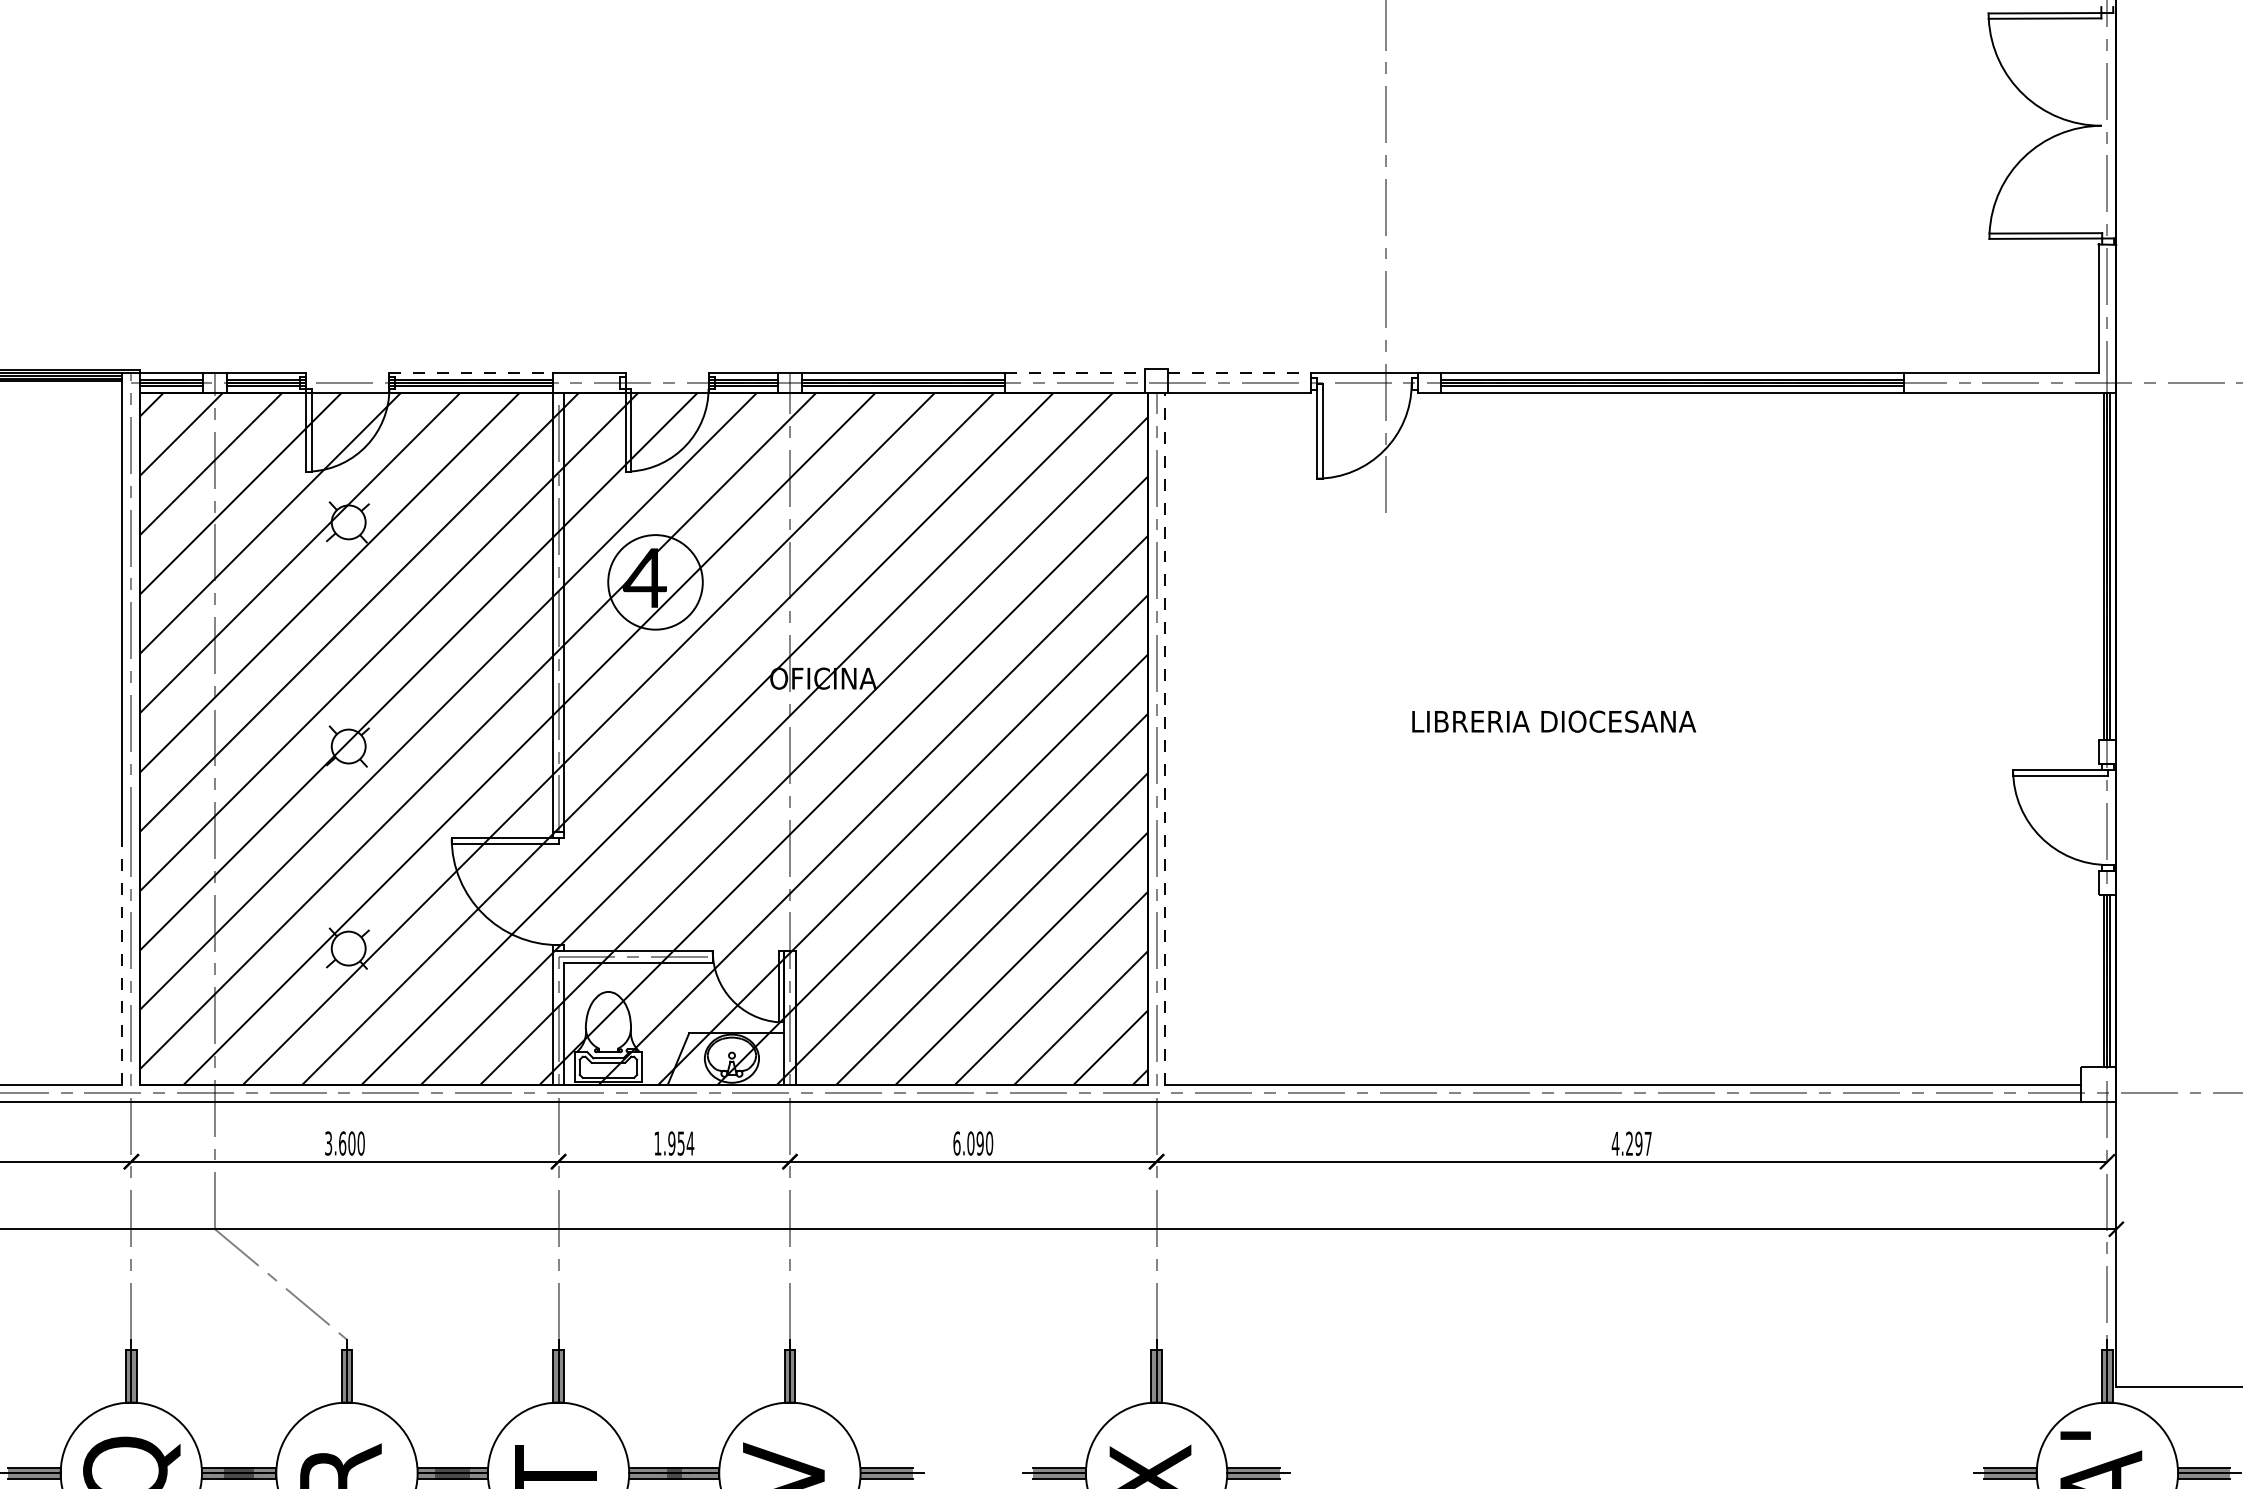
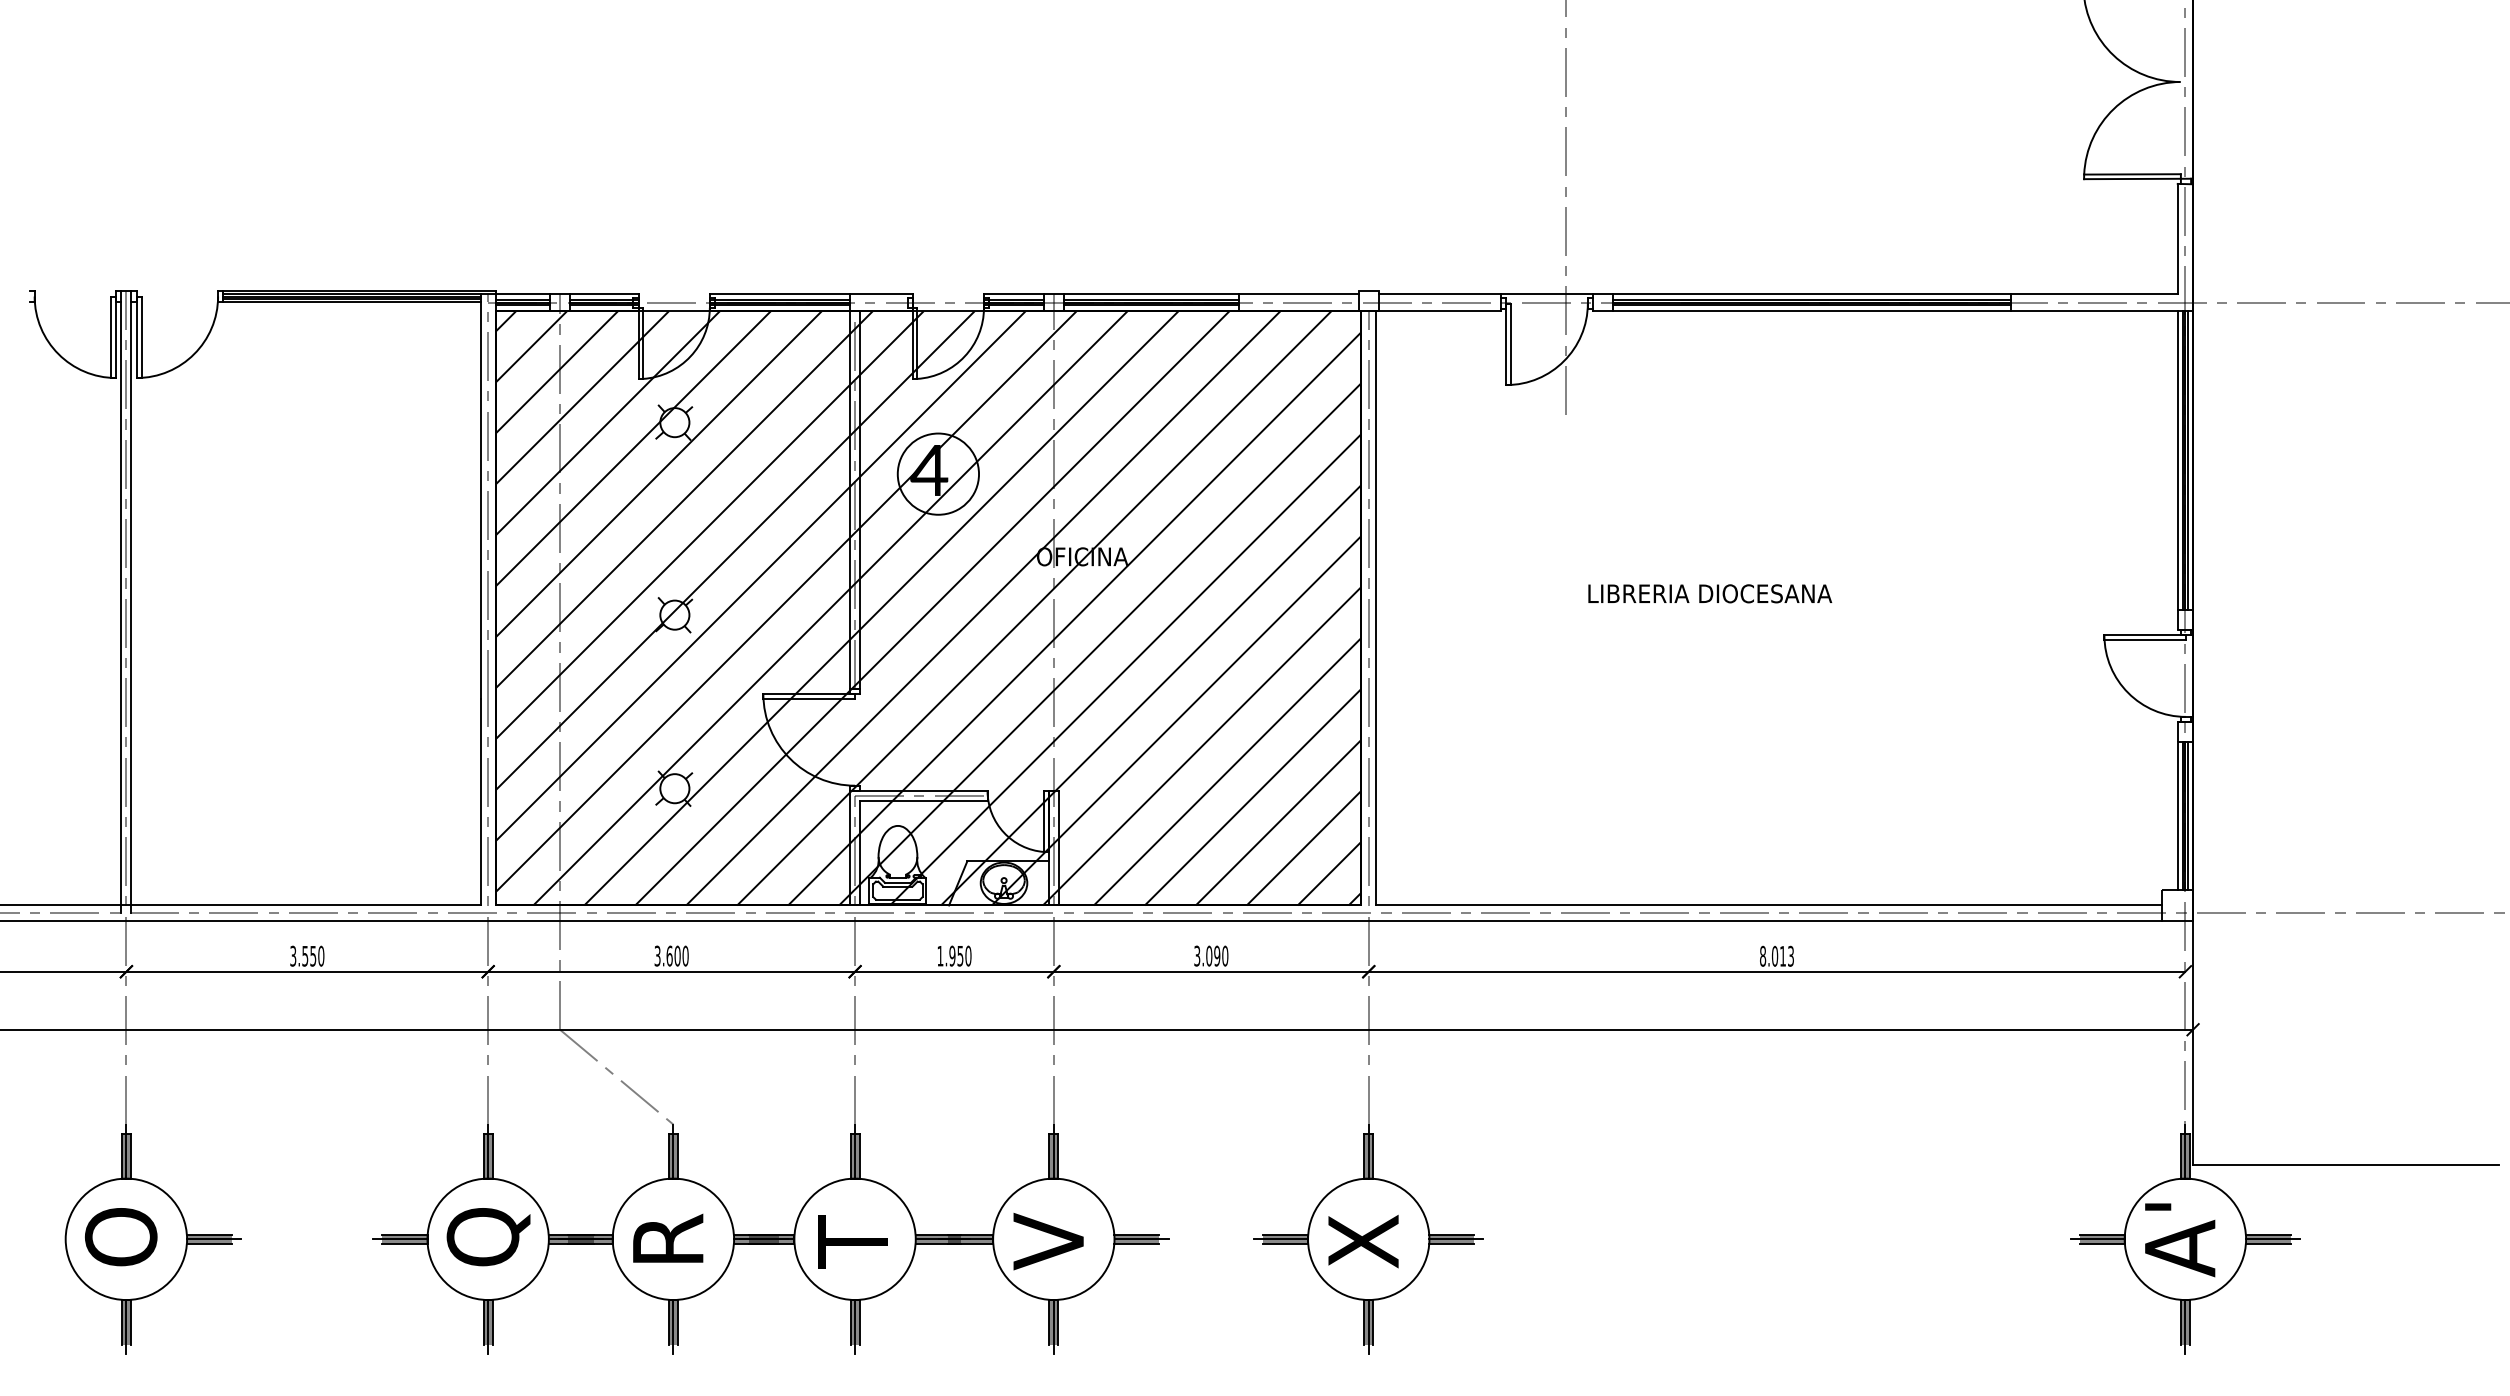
line: (471, 372) -> (780, 293), dashed -> solid
line: (1074, 372) -> (1298, 293), dashed -> solid
line: (1240, 372) -> (1440, 293), dashed -> solid
line: (2098, 566) -> (2177, 460), added
line: (1165, 737) -> (1376, 607), dashed -> solid
line: (122, 963) -> (480, 801), dashed -> solid
line: (2098, 980) -> (2177, 816), added
text: (690, 1142) -> (968, 955), 1.954 -> 1.950
text: (957, 1142) -> (1197, 955), 6.090 -> 3.090
text: (1631, 1142) -> (1776, 955), 4.297 -> 8.013

